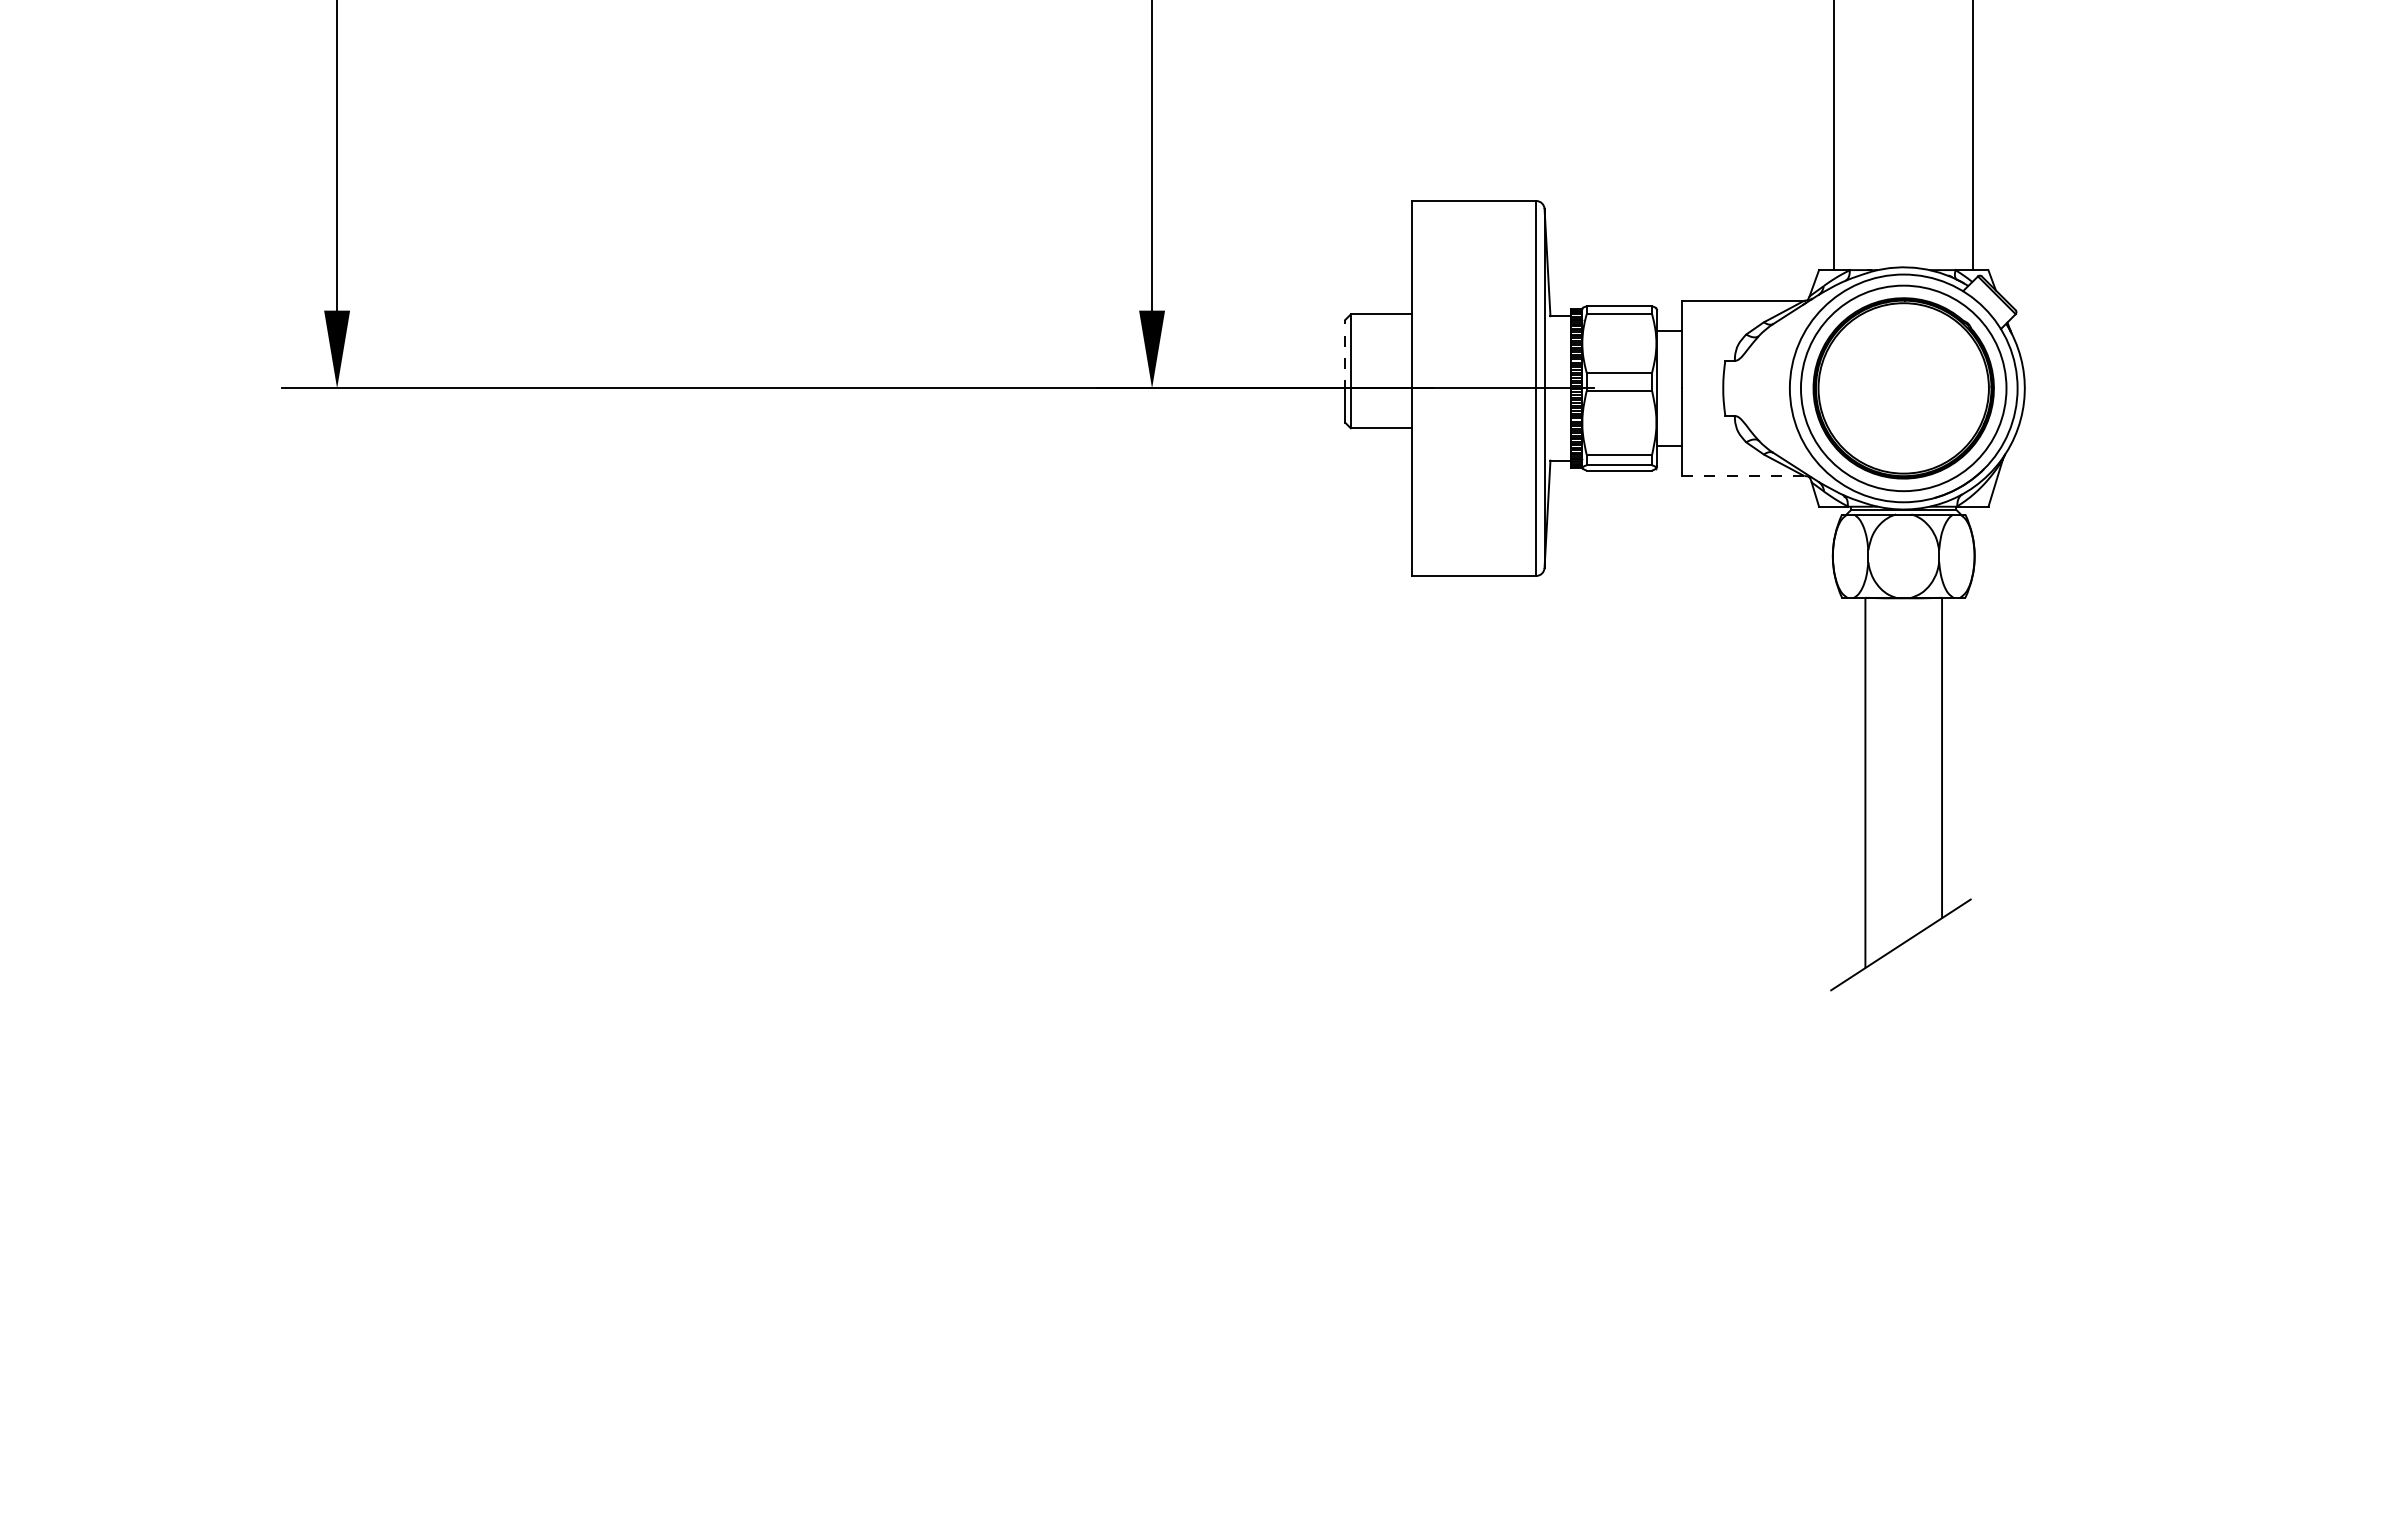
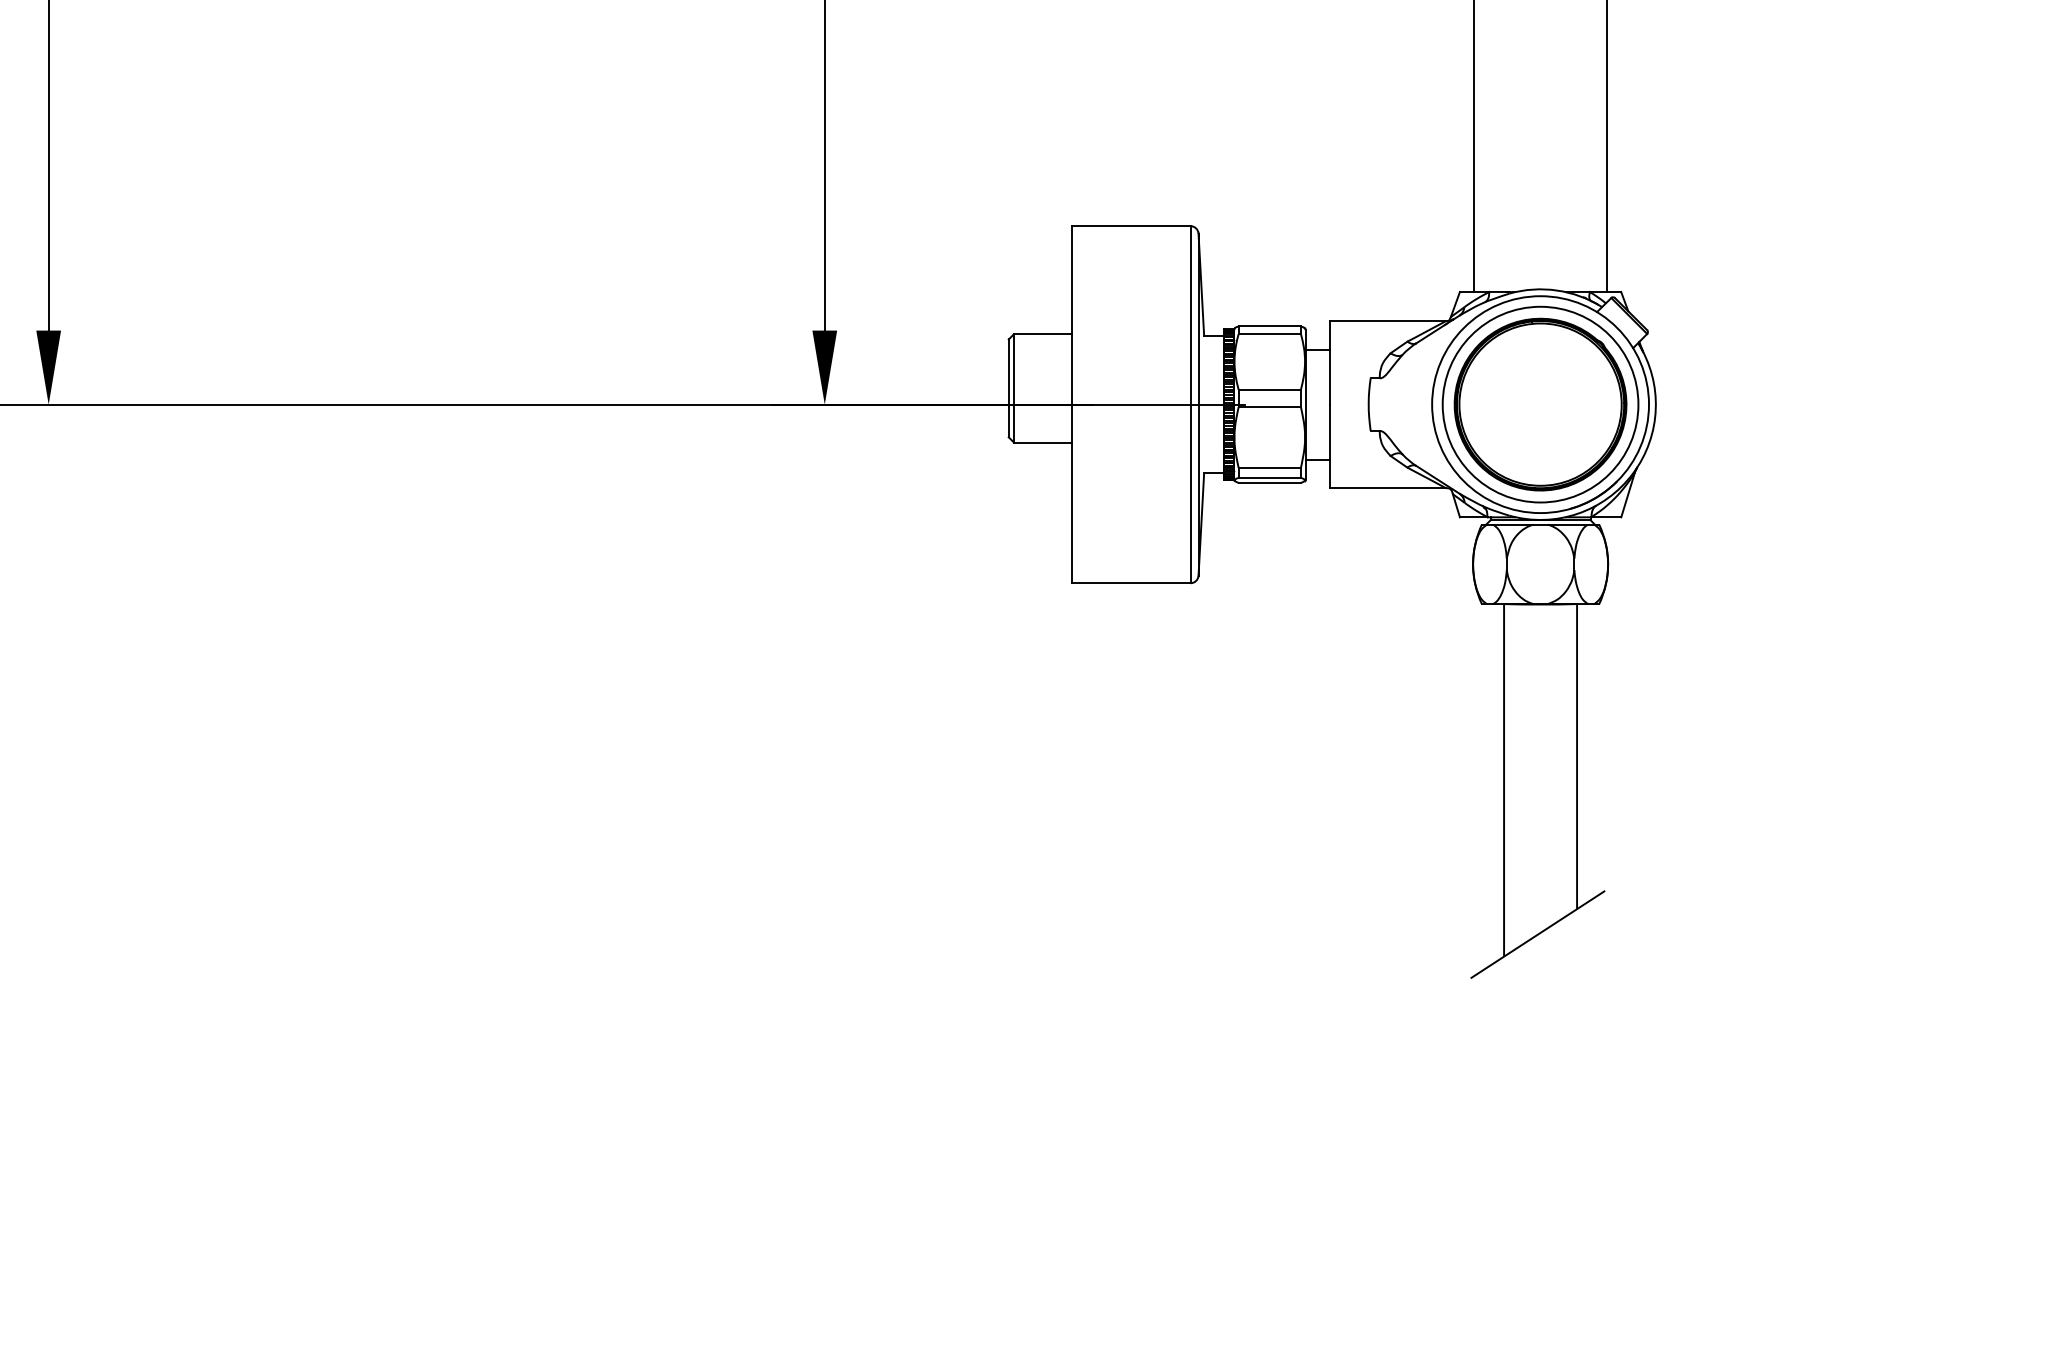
line: (1345, 355) -> (1008, 373), dashed -> solid
line: (1743, 476) -> (1387, 488), dashed -> solid

